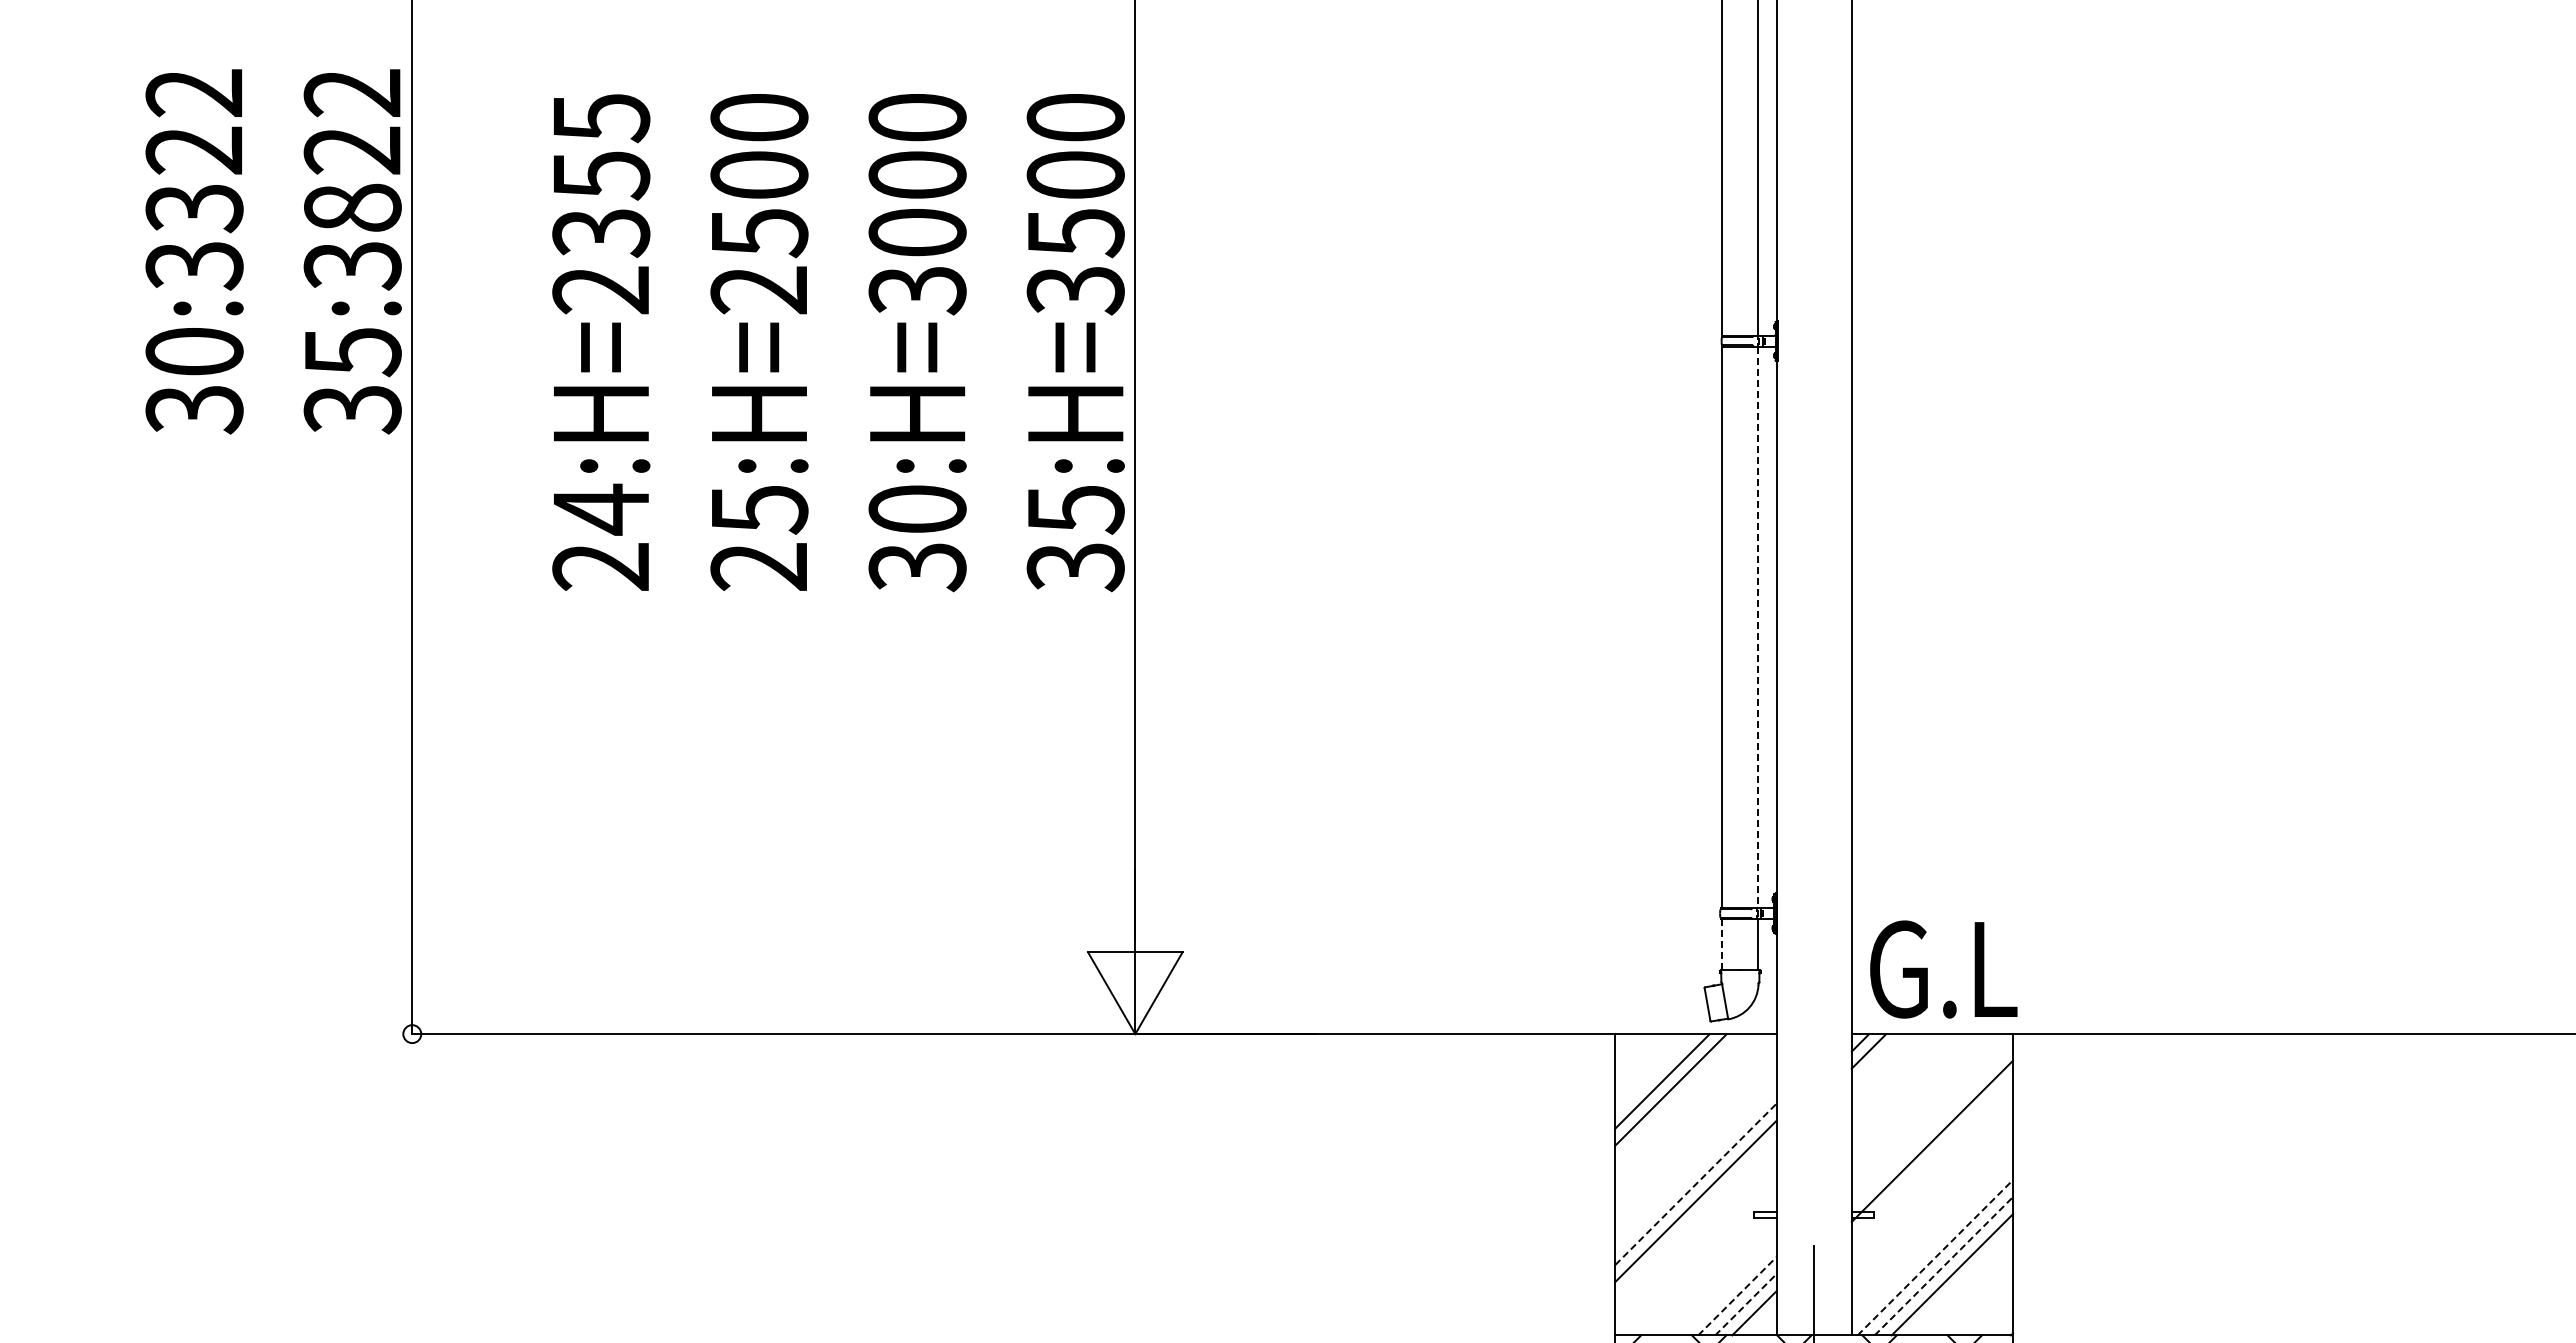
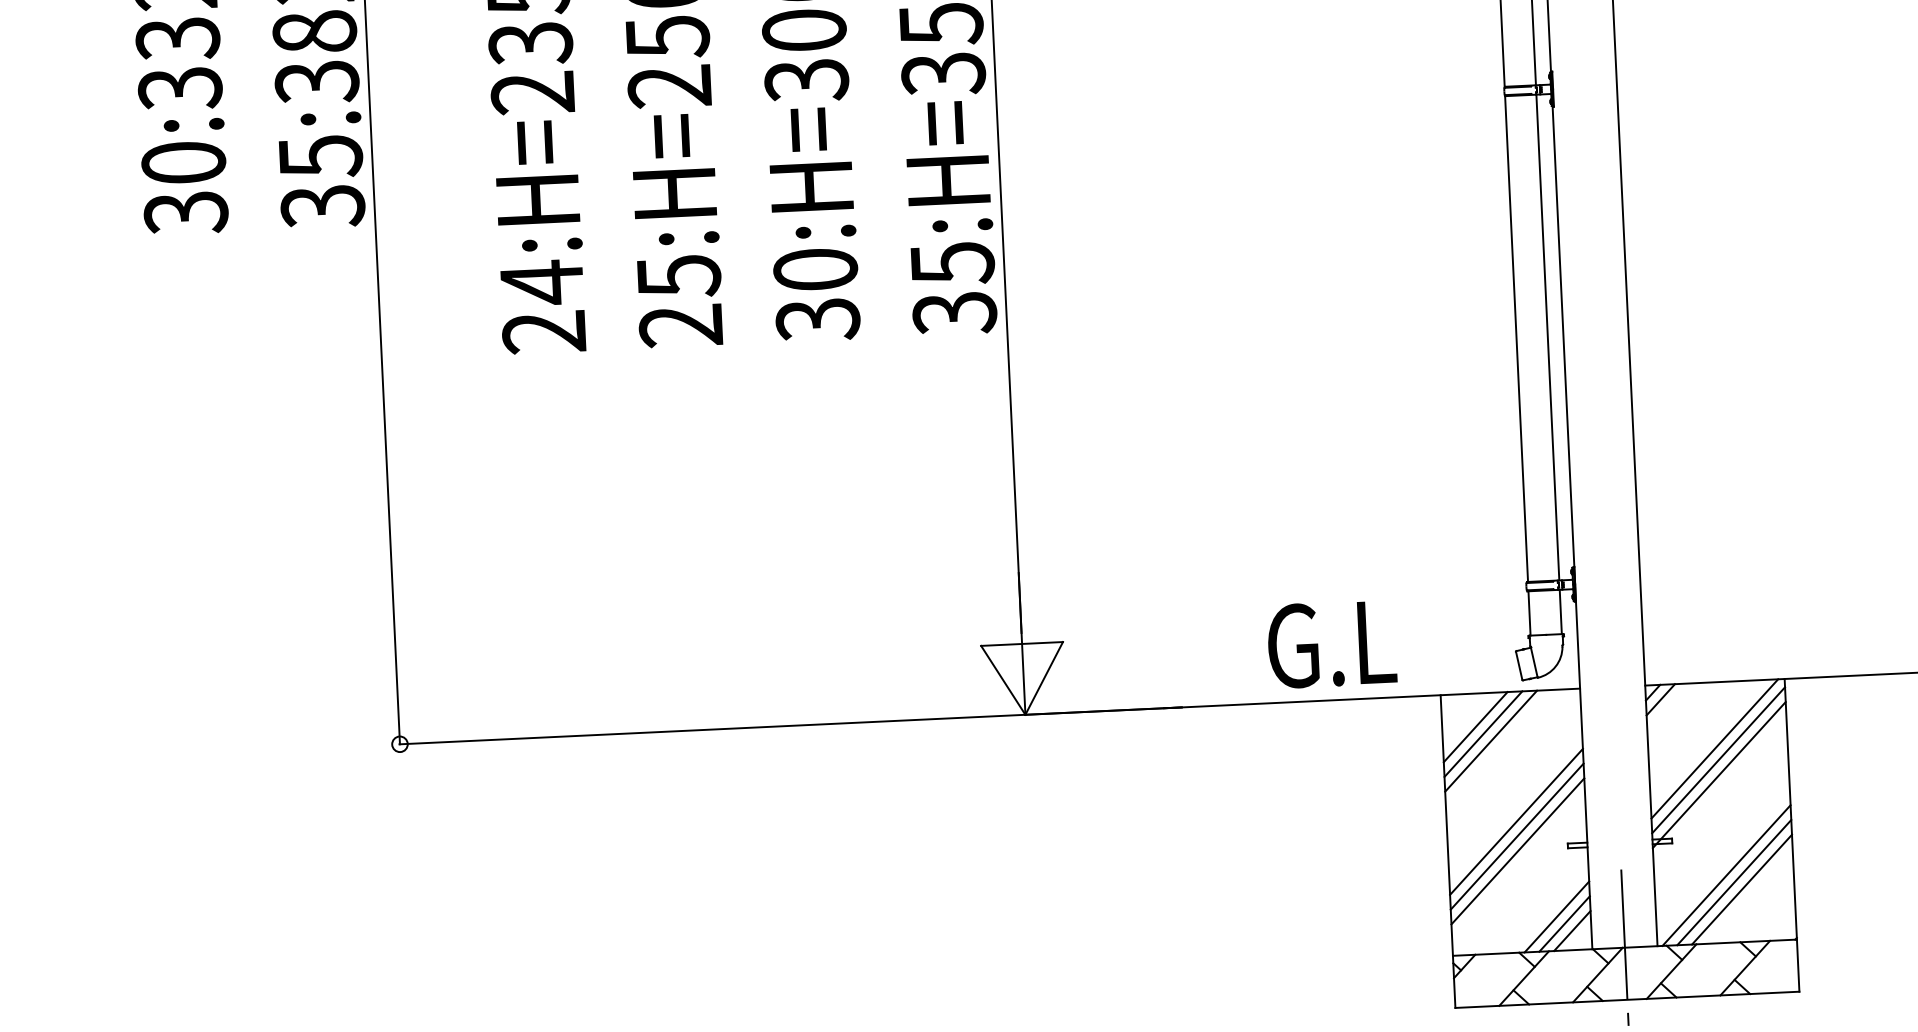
line: (1758, 627) -> (1547, 337), dashed -> solid
line: (1722, 944) -> (1529, 613), dashed -> solid
text: (1943, 969) -> (1331, 644), moved
line: (1653, 1072) -> (1475, 726), added
line: (1928, 1110) -> (1714, 748), added
line: (1932, 1123) -> (1718, 759), added
line: (1695, 1184) -> (1516, 822), dashed -> solid
line: (1695, 1218) -> (1517, 851), added
line: (1935, 1257) -> (1726, 875), dashed -> solid
line: (1943, 1266) -> (1733, 882), dashed -> solid
line: (1737, 1295) -> (1556, 916), dashed -> solid
line: (1746, 1304) -> (1565, 923), dashed -> solid

